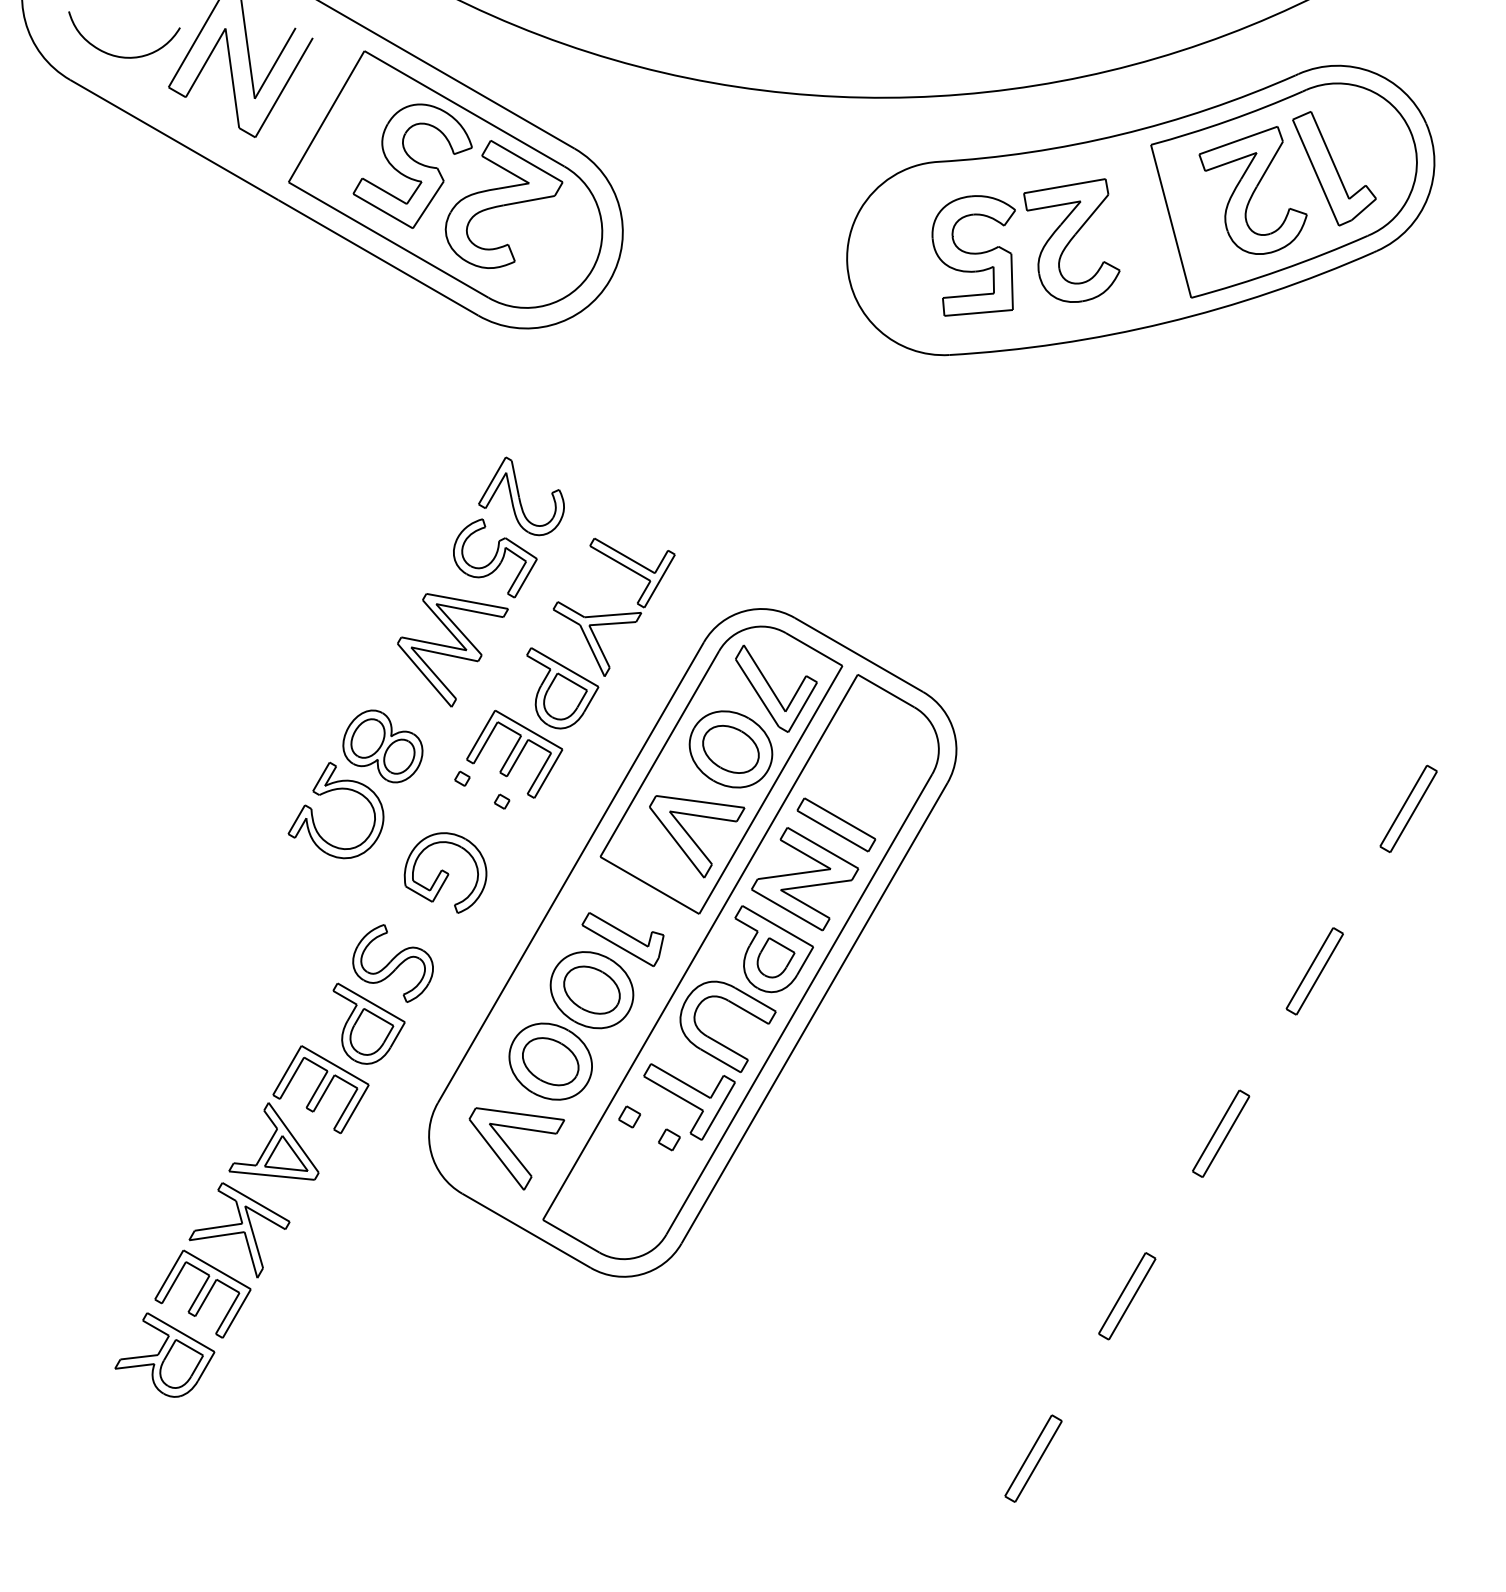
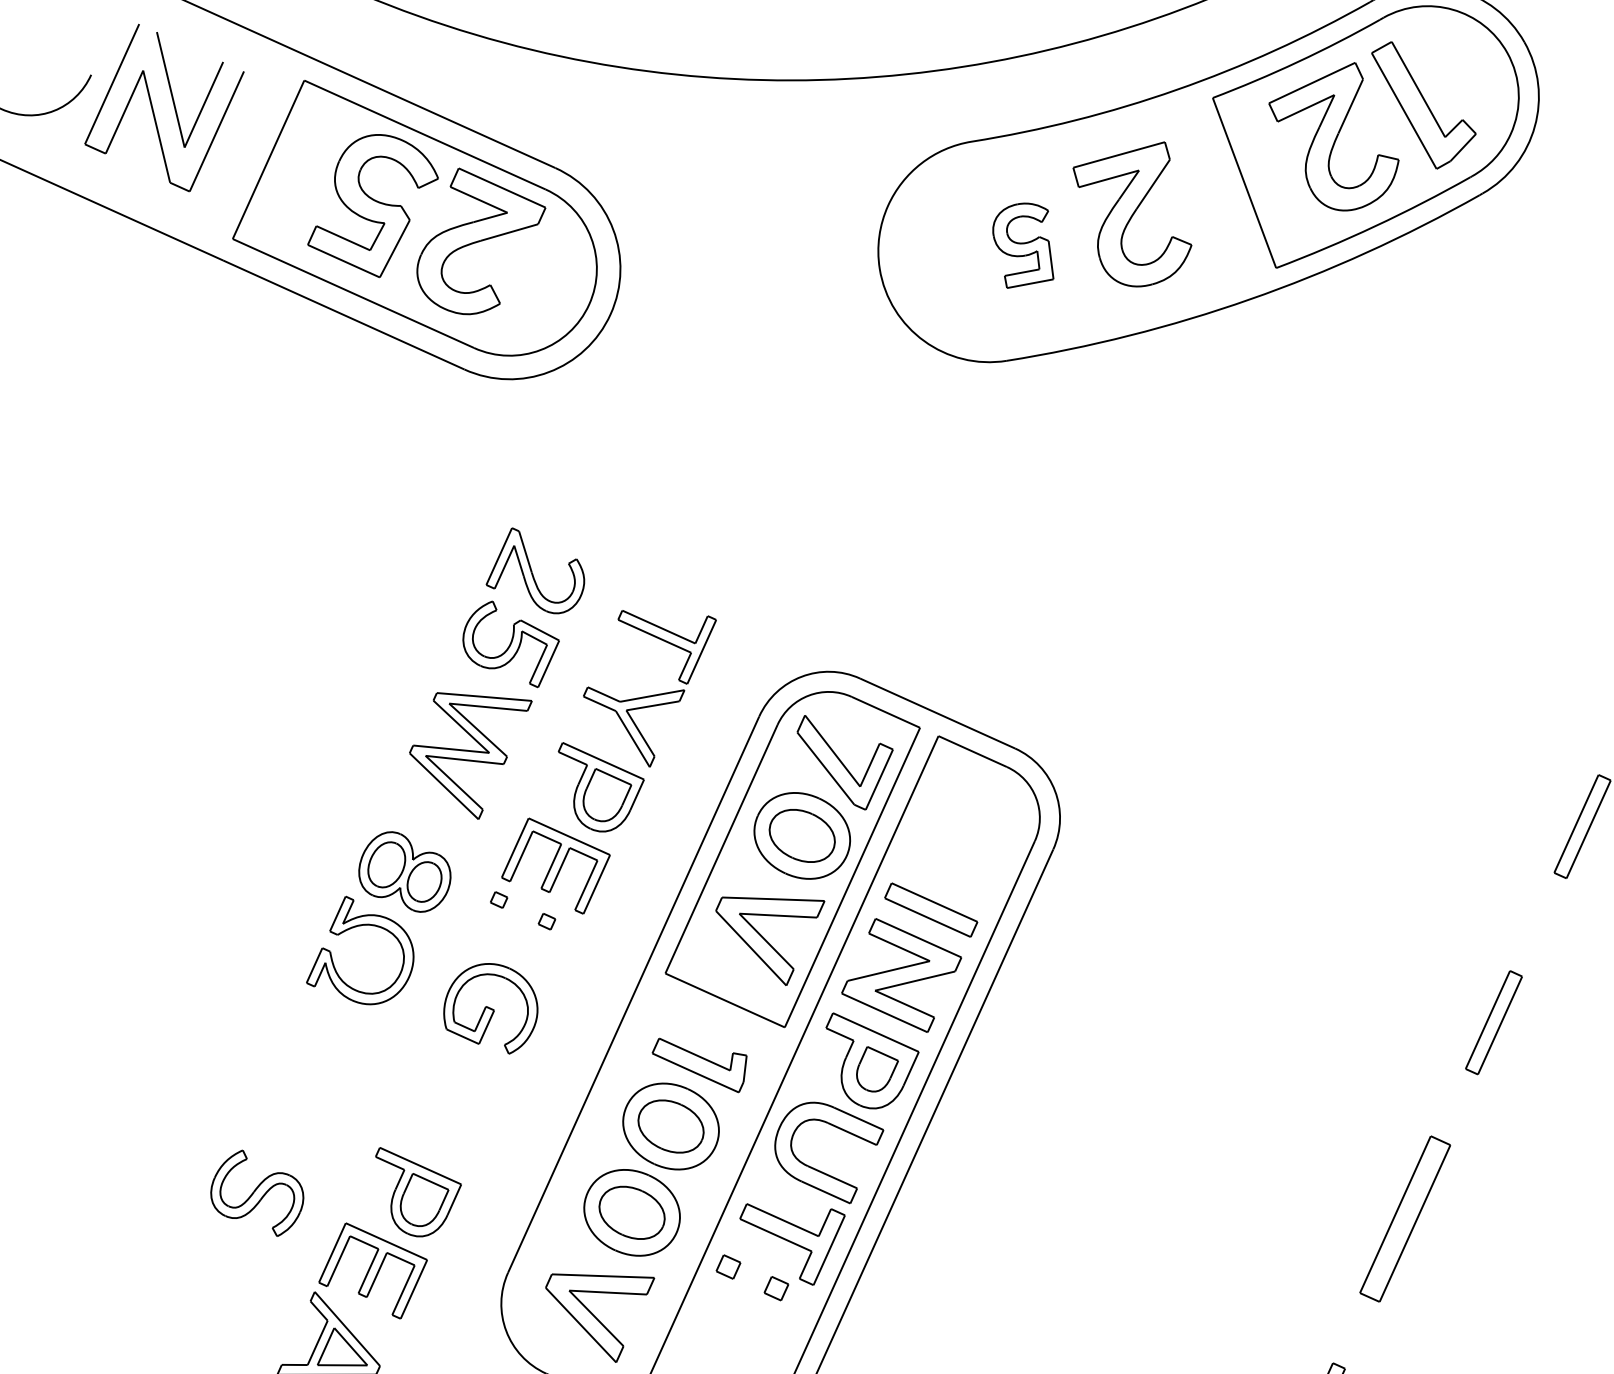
part: (973, 255) -> (1022, 244), size x0.6
part: (392, 963) -> (256, 1193), moved
part: (1221, 1133) -> (1405, 1218), size x1.6

